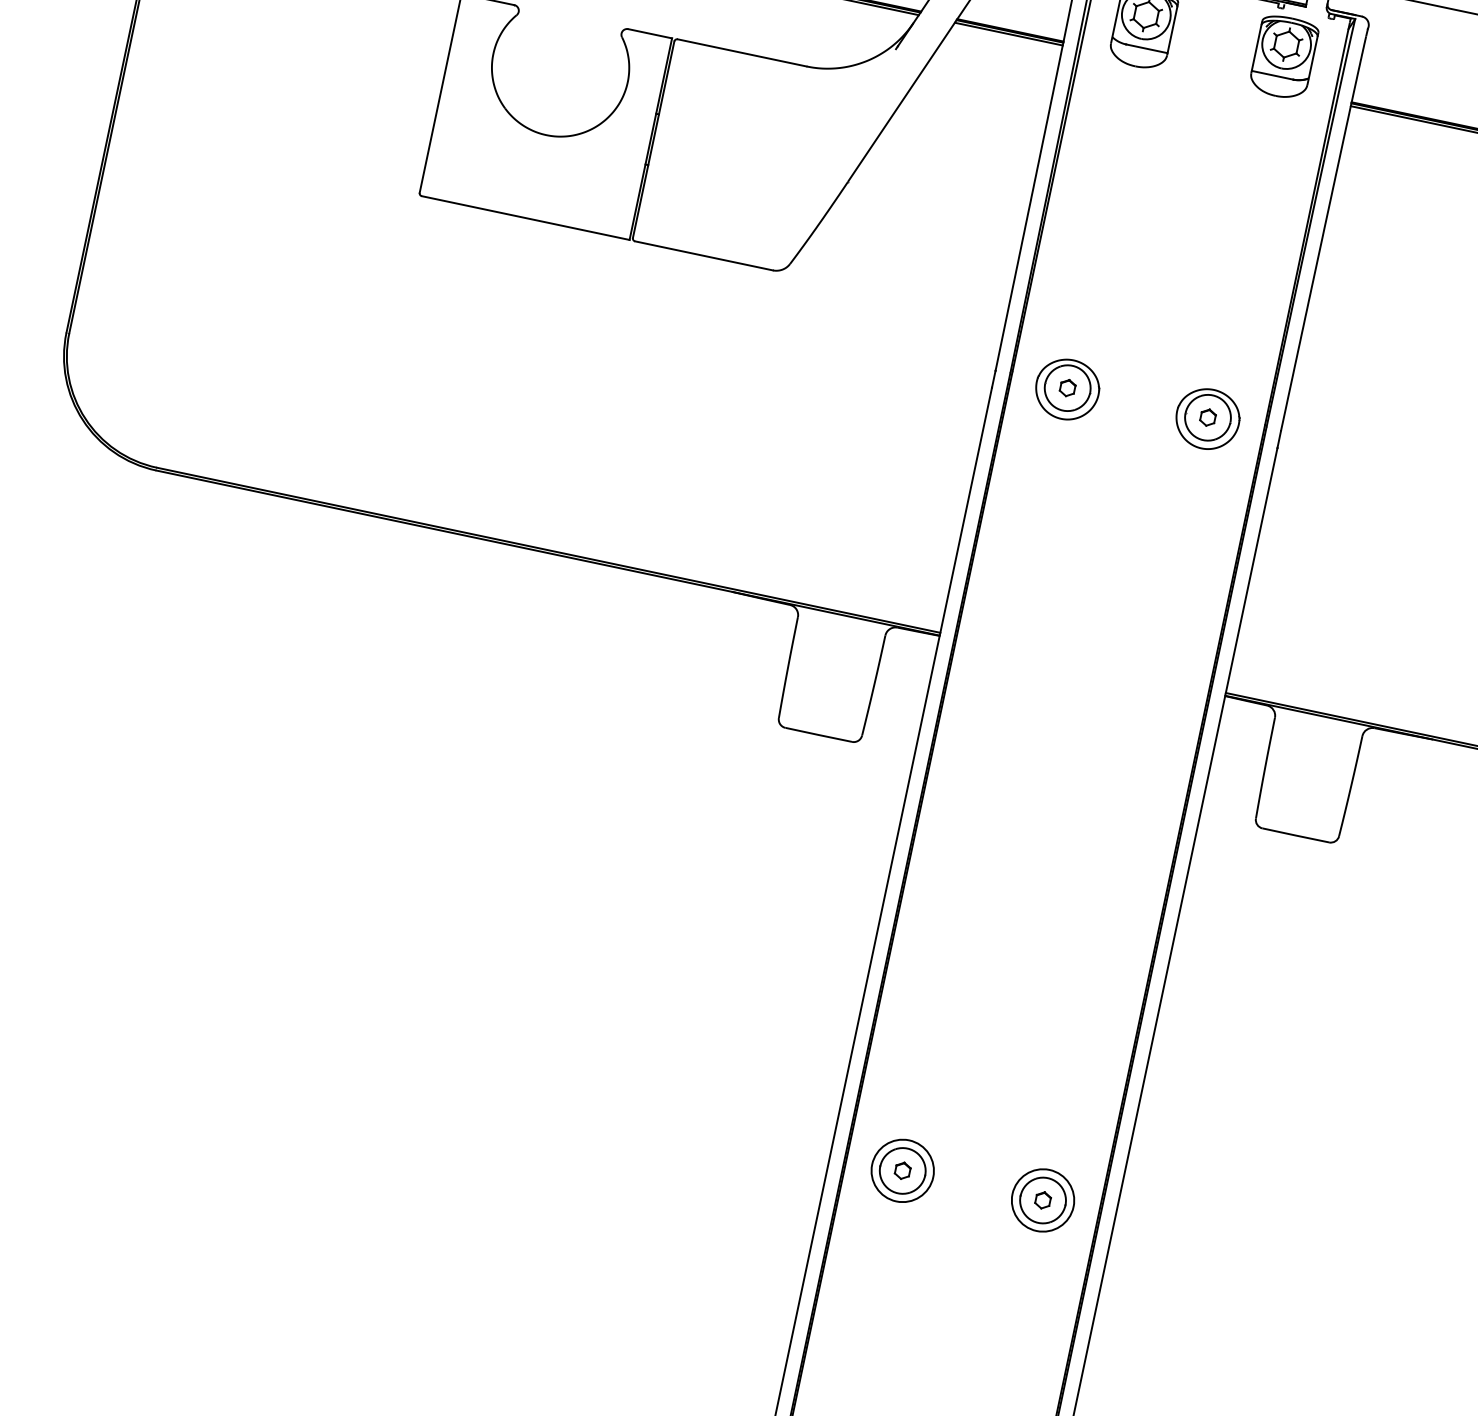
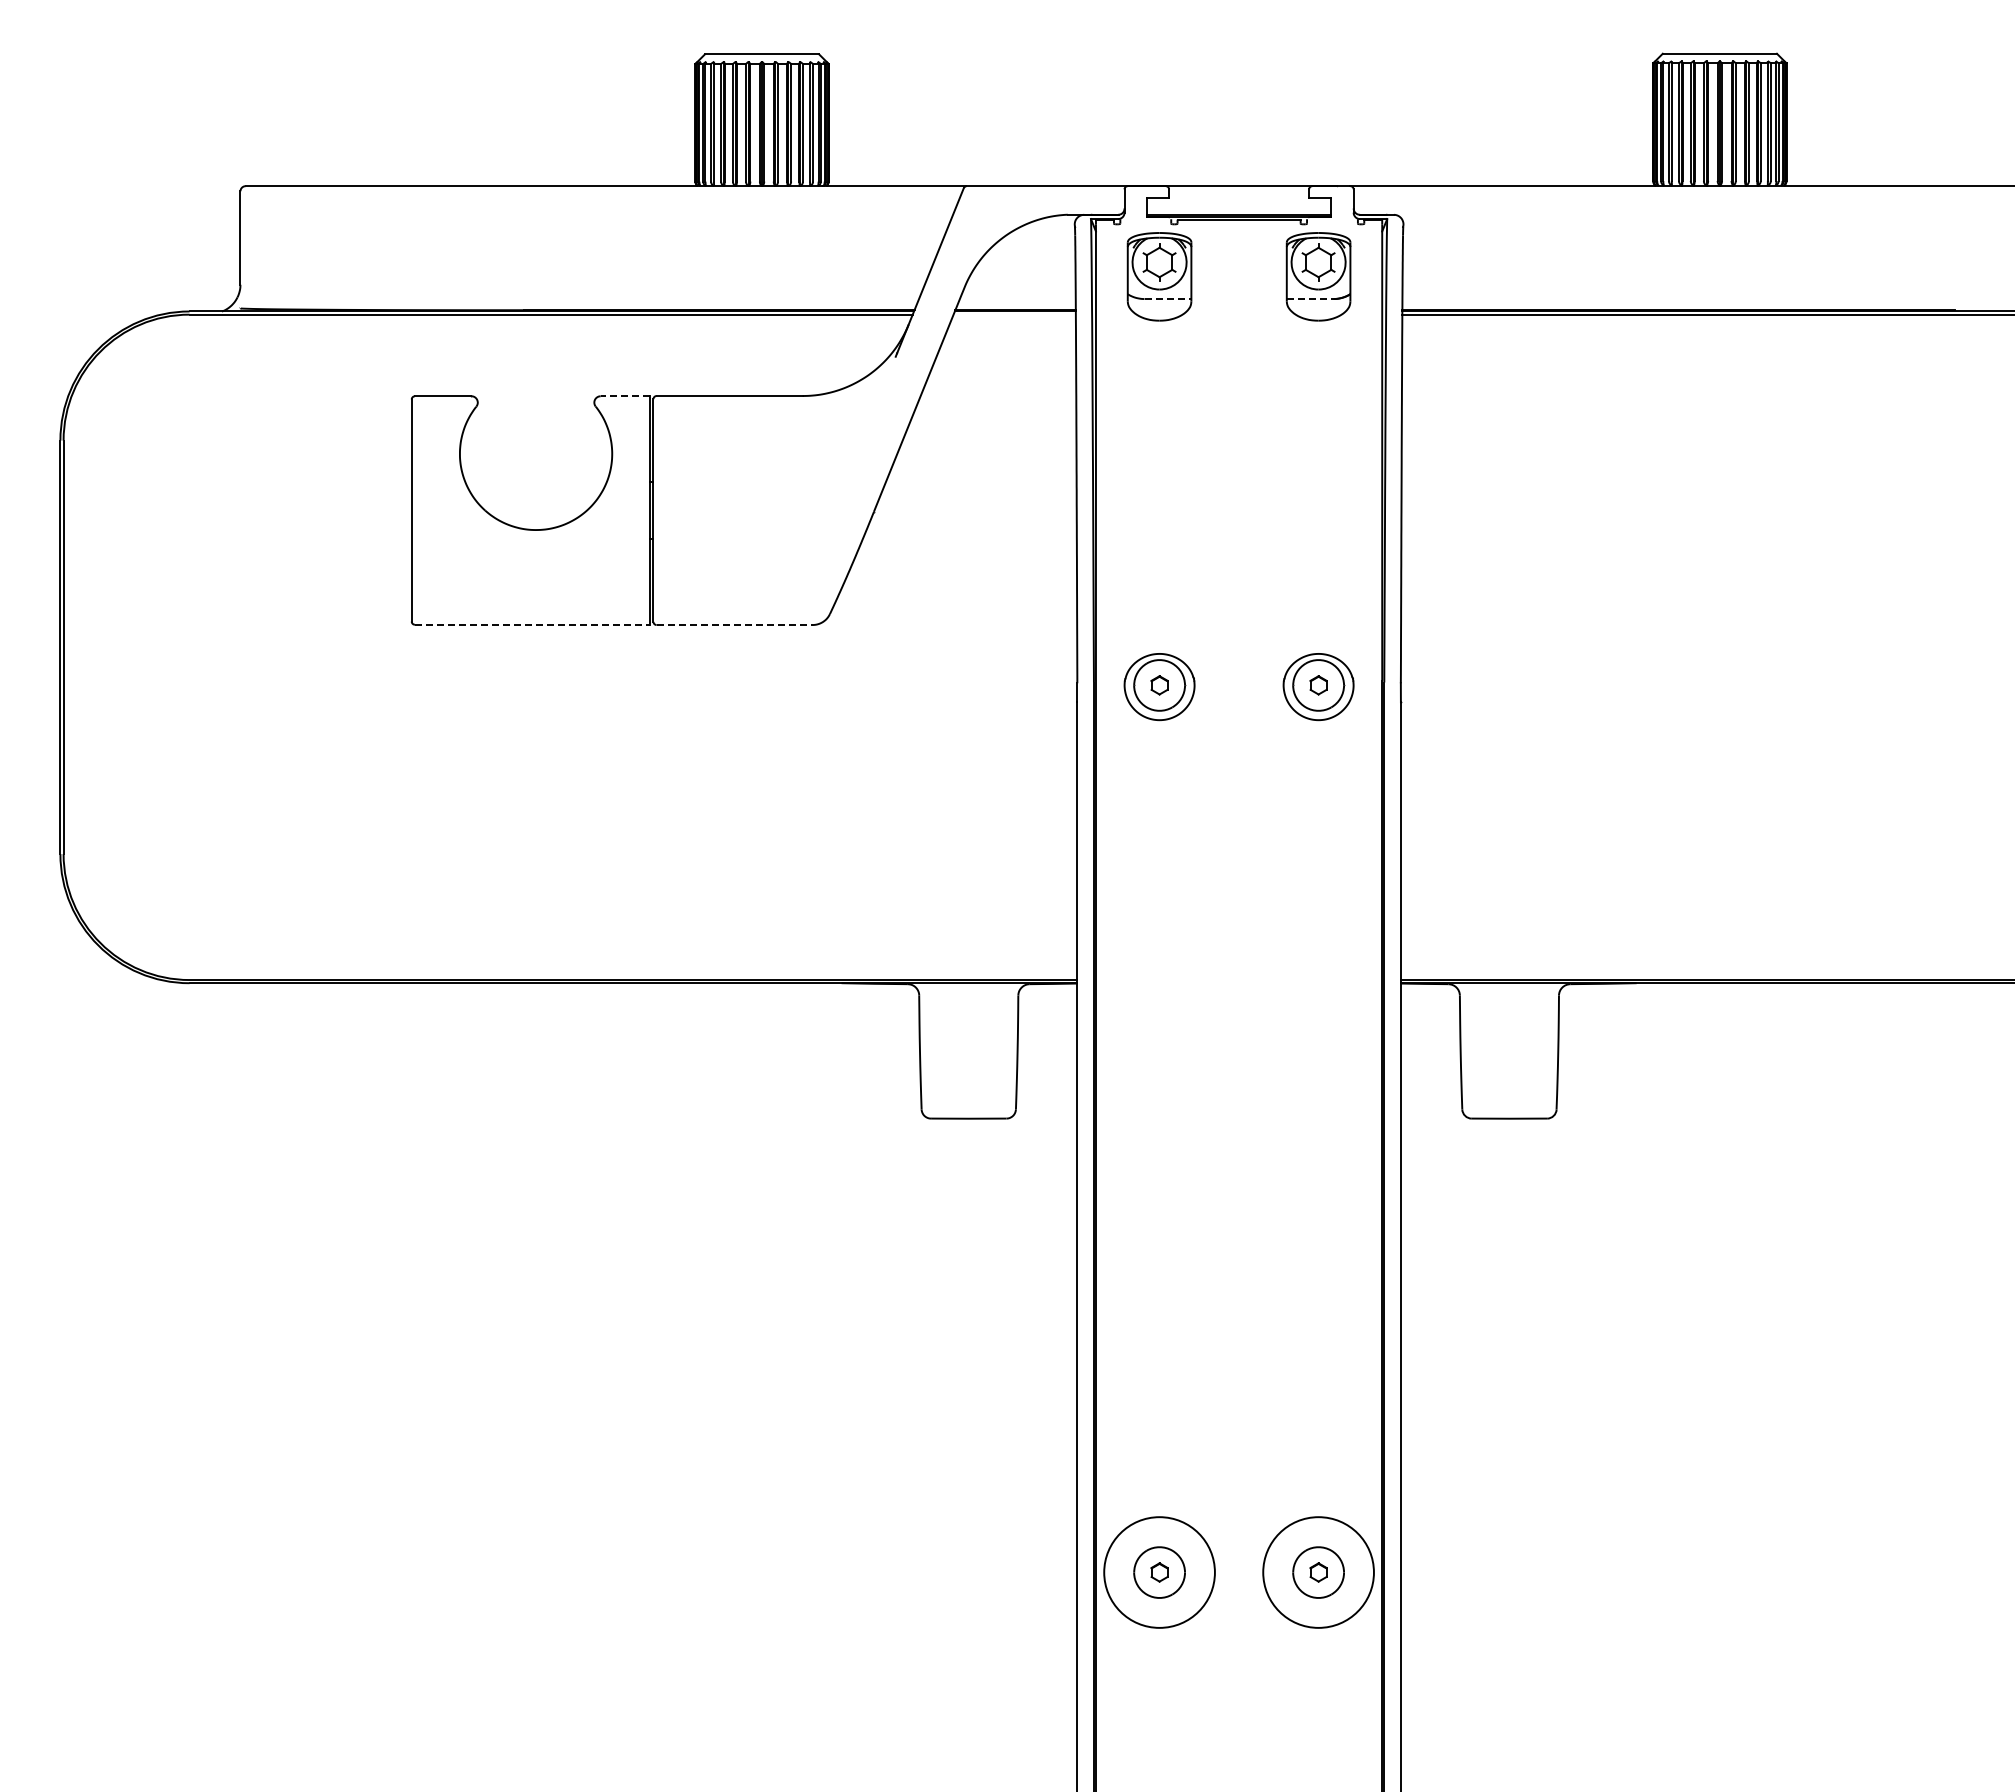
line: (650, 33) -> (625, 396), solid -> dashed
line: (1008, 33) -> (1014, 314), removed
line: (1147, 49) -> (1168, 299), solid -> dashed
line: (1272, 75) -> (1310, 299), solid -> dashed
line: (525, 217) -> (532, 624), solid -> dashed
line: (704, 256) -> (735, 625), solid -> dashed
circle: (902, 1170) -> (1159, 1572), size x1.6
circle: (1042, 1200) -> (1318, 1572), size x1.6

